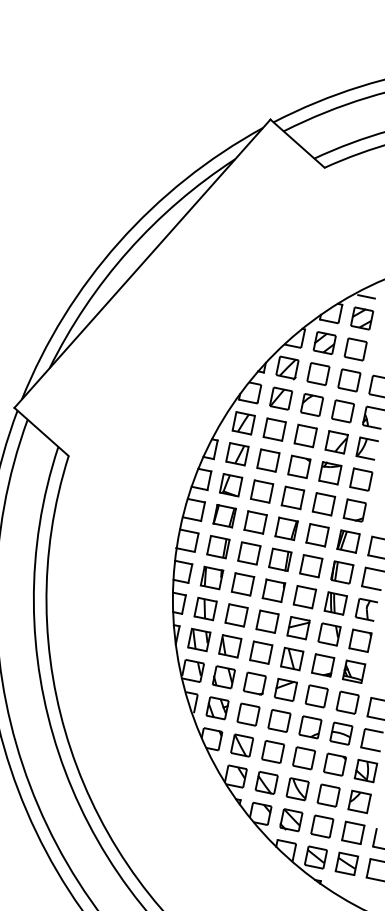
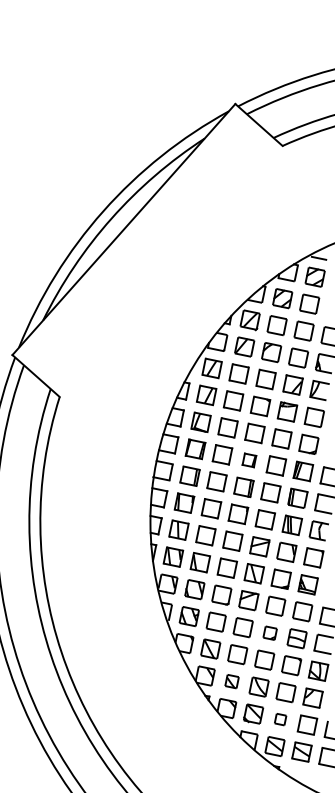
part: (286, 528) -> (249, 460), size x0.7
part: (310, 727) -> (270, 633), size x0.7
part: (266, 782) -> (231, 681), size x0.7
part: (322, 826) -> (280, 719), size x0.6

